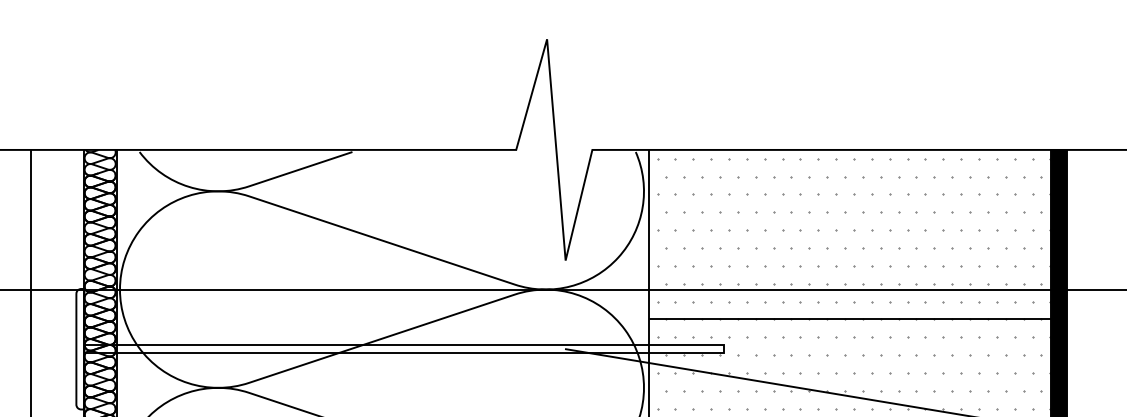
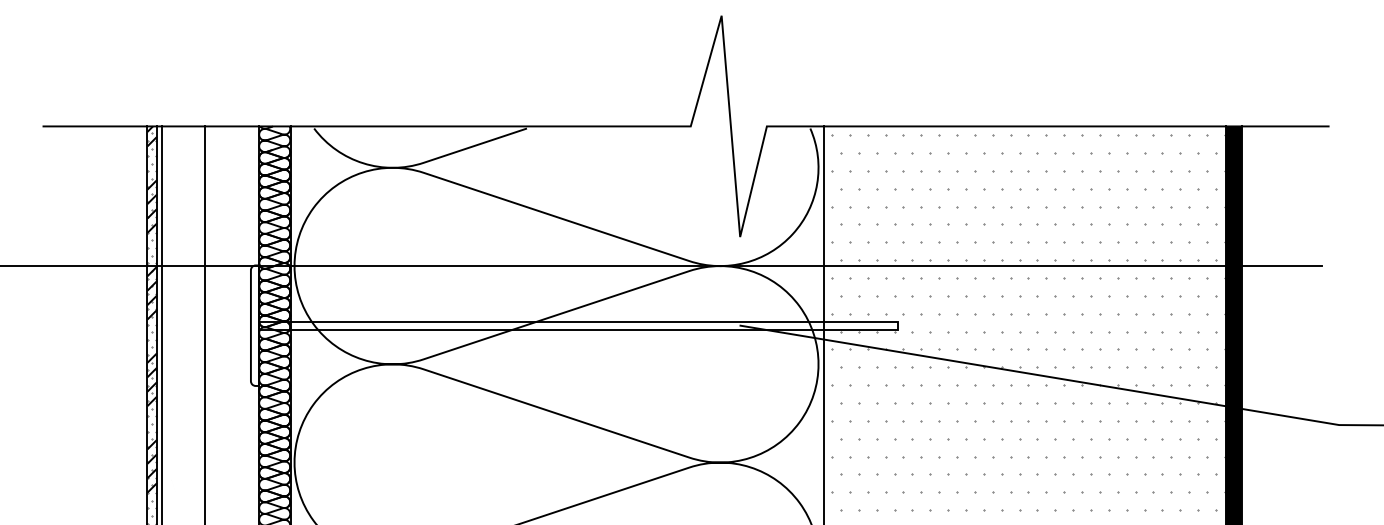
line: (849, 319) -> (1024, 295), removed

